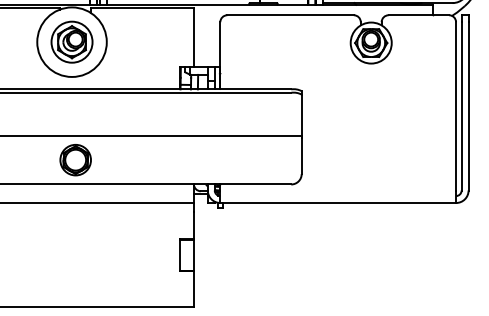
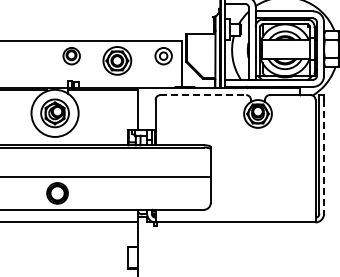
line: (290, 15) -> (203, 95), solid -> dashed
line: (469, 107) -> (324, 157), solid -> dashed

